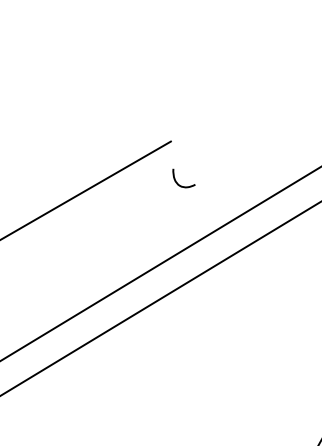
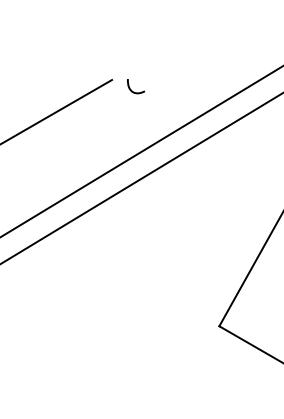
curve: (178, 182) -> (131, 89), moved

